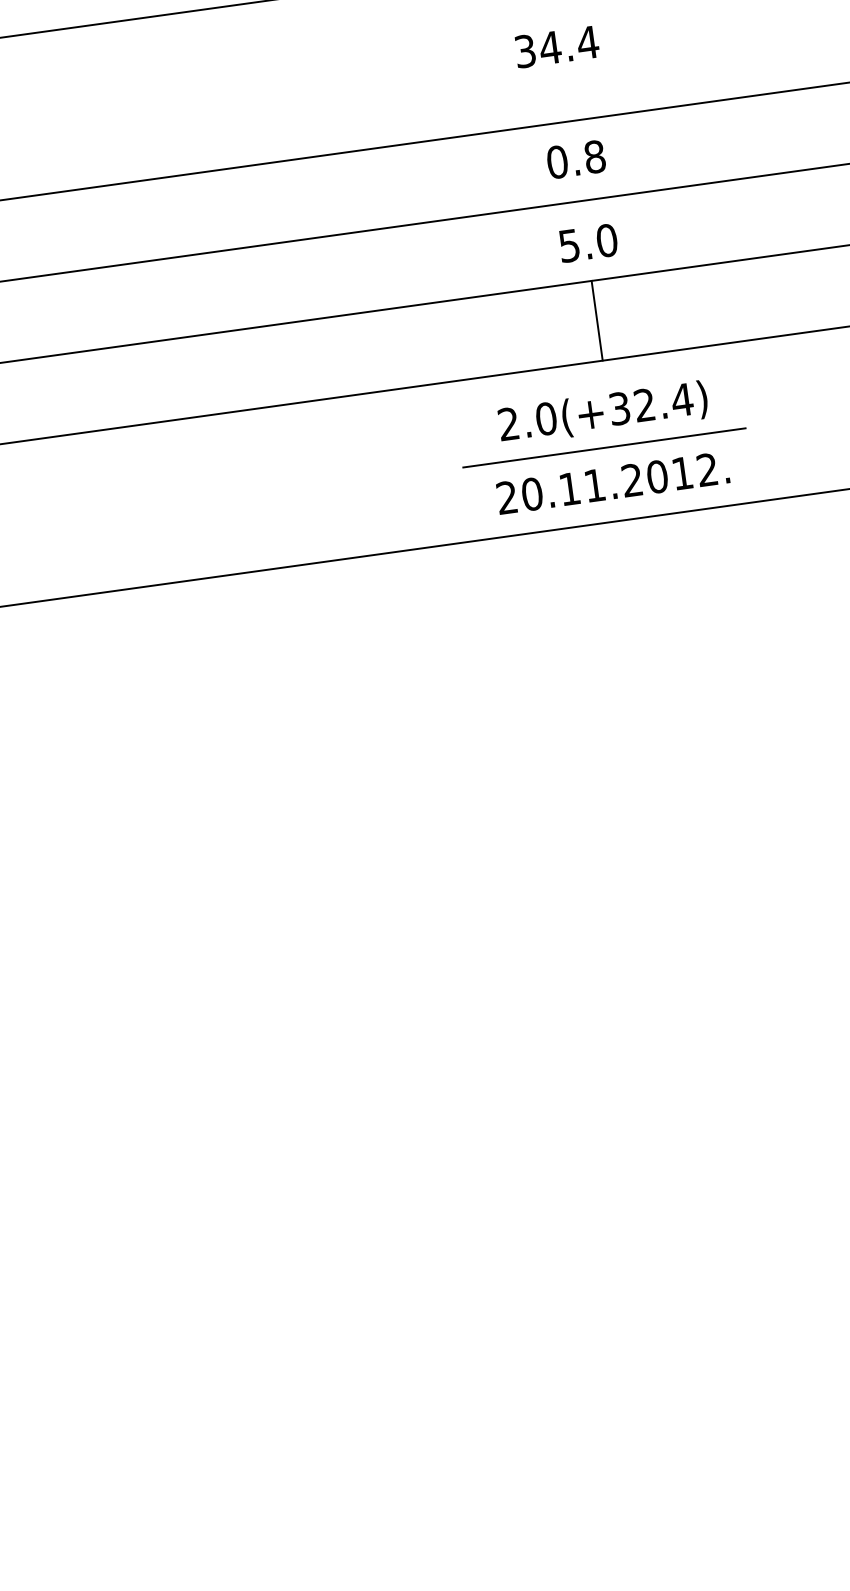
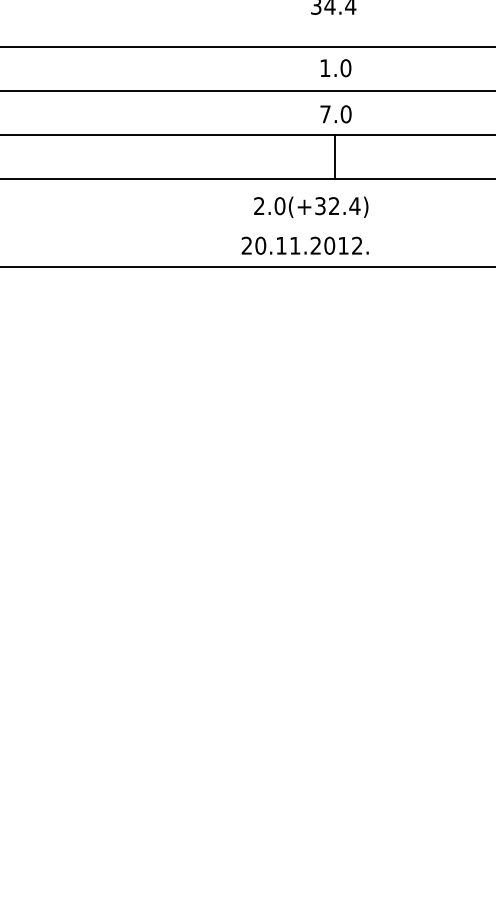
text: (576, 160) -> (335, 68), 0.8 -> 1.0
text: (569, 246) -> (325, 114), 5.0 -> 7.0
text: (603, 411) -> (311, 206), moved
line: (603, 448) -> (328, 226), removed
text: (611, 482) -> (304, 245), moved

